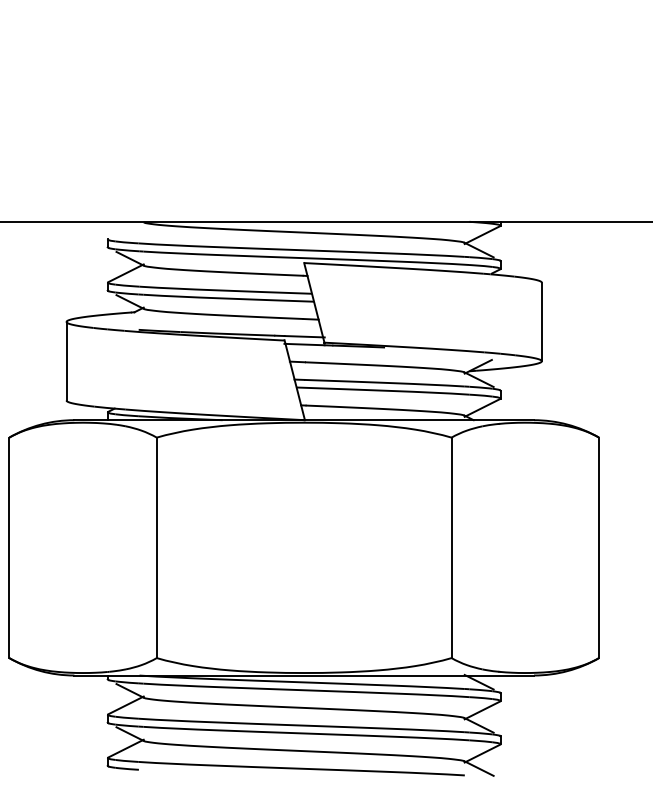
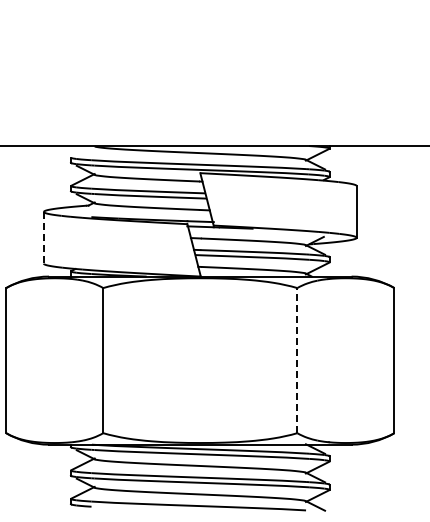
line: (65, 360) -> (43, 237), solid -> dashed
line: (451, 547) -> (297, 360), solid -> dashed

